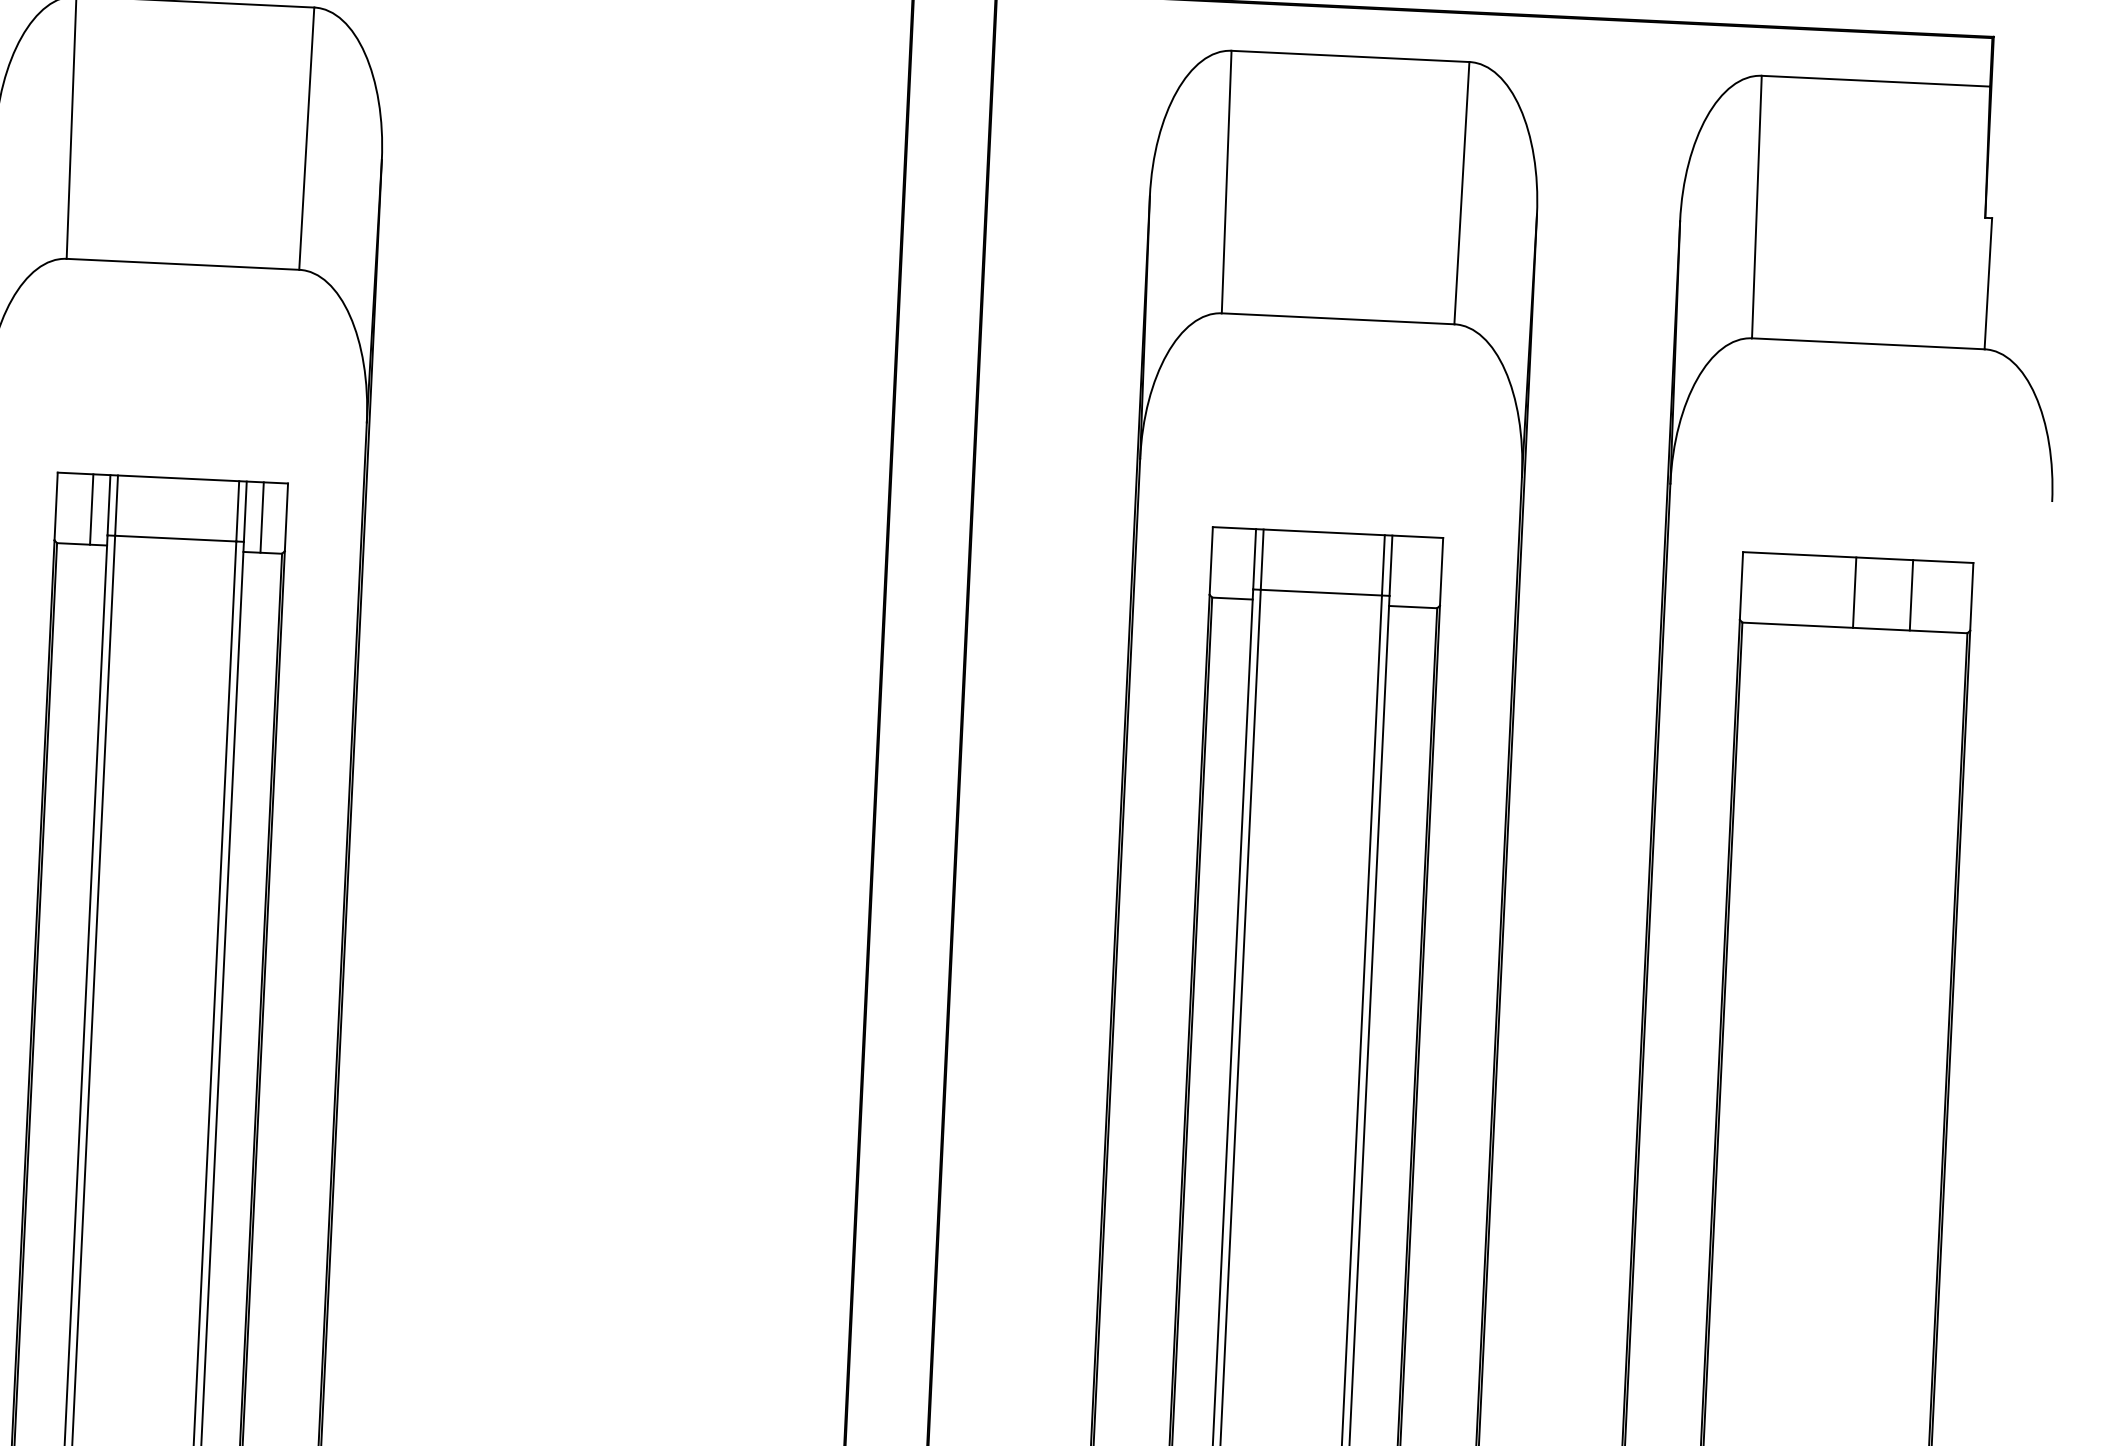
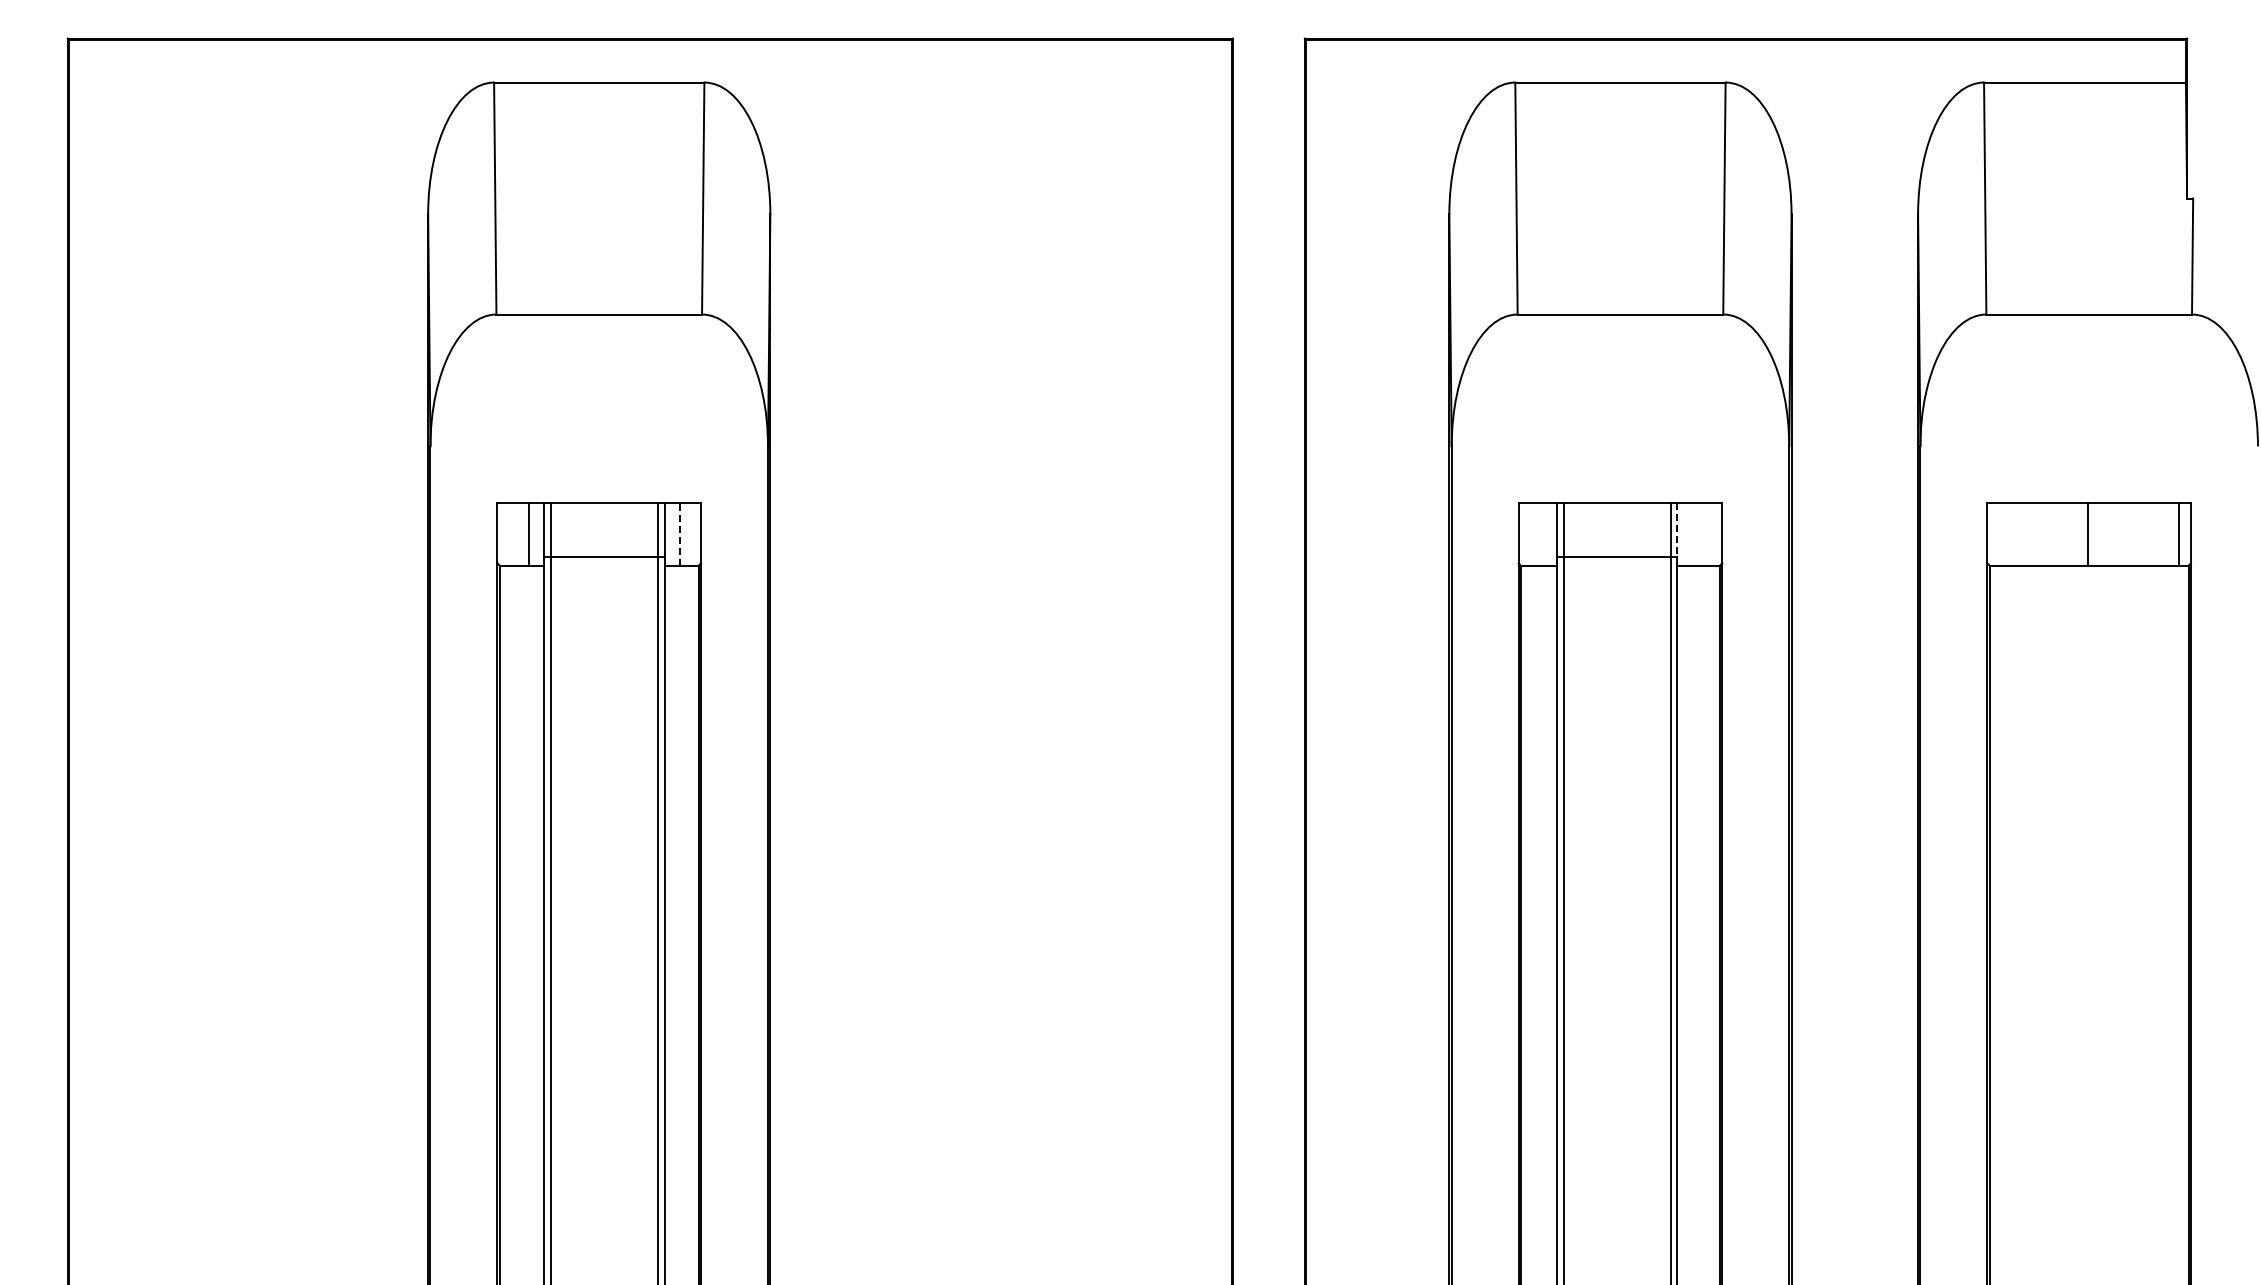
line: (262, 517) -> (679, 534), solid -> dashed
line: (1391, 566) -> (1677, 530), solid -> dashed
line: (1911, 595) -> (2178, 534), moved

